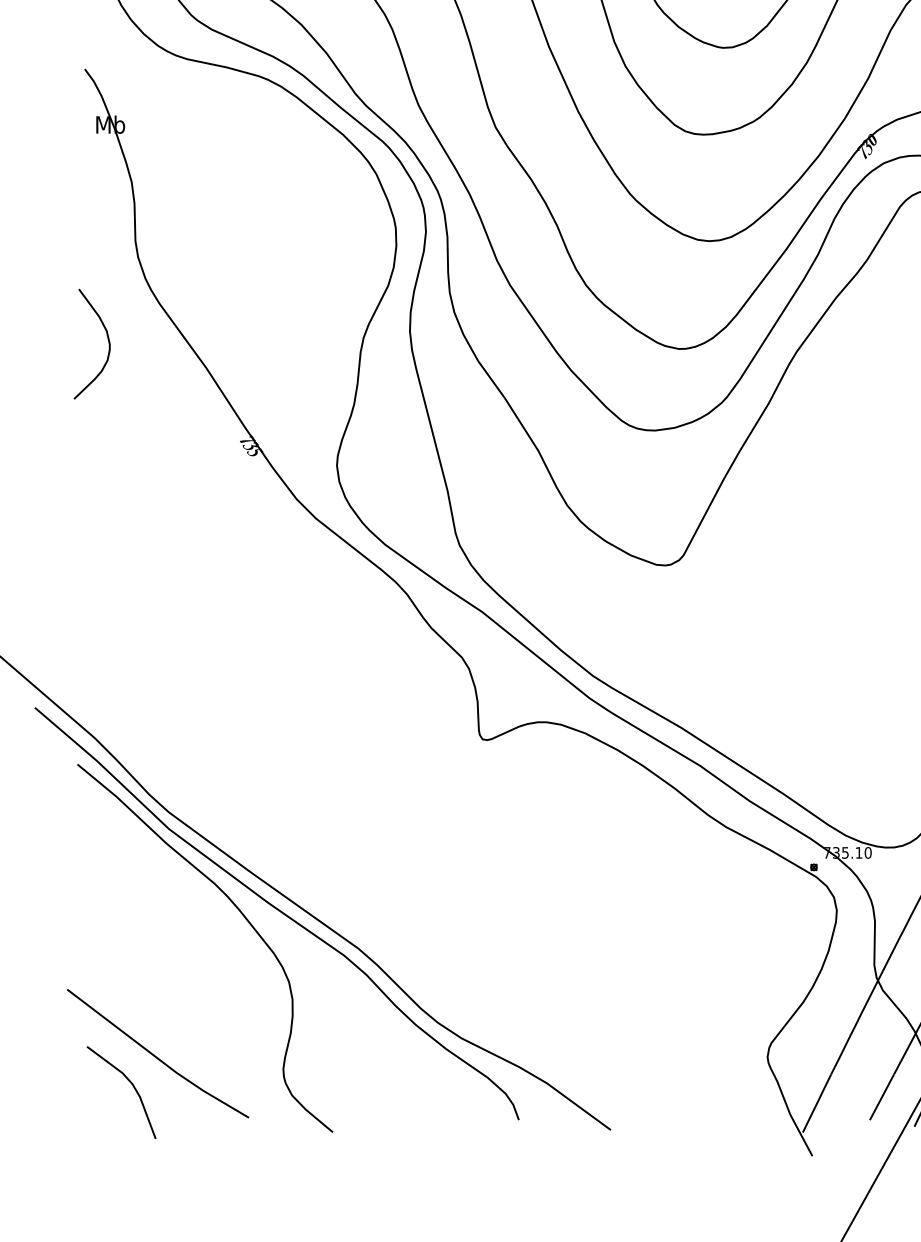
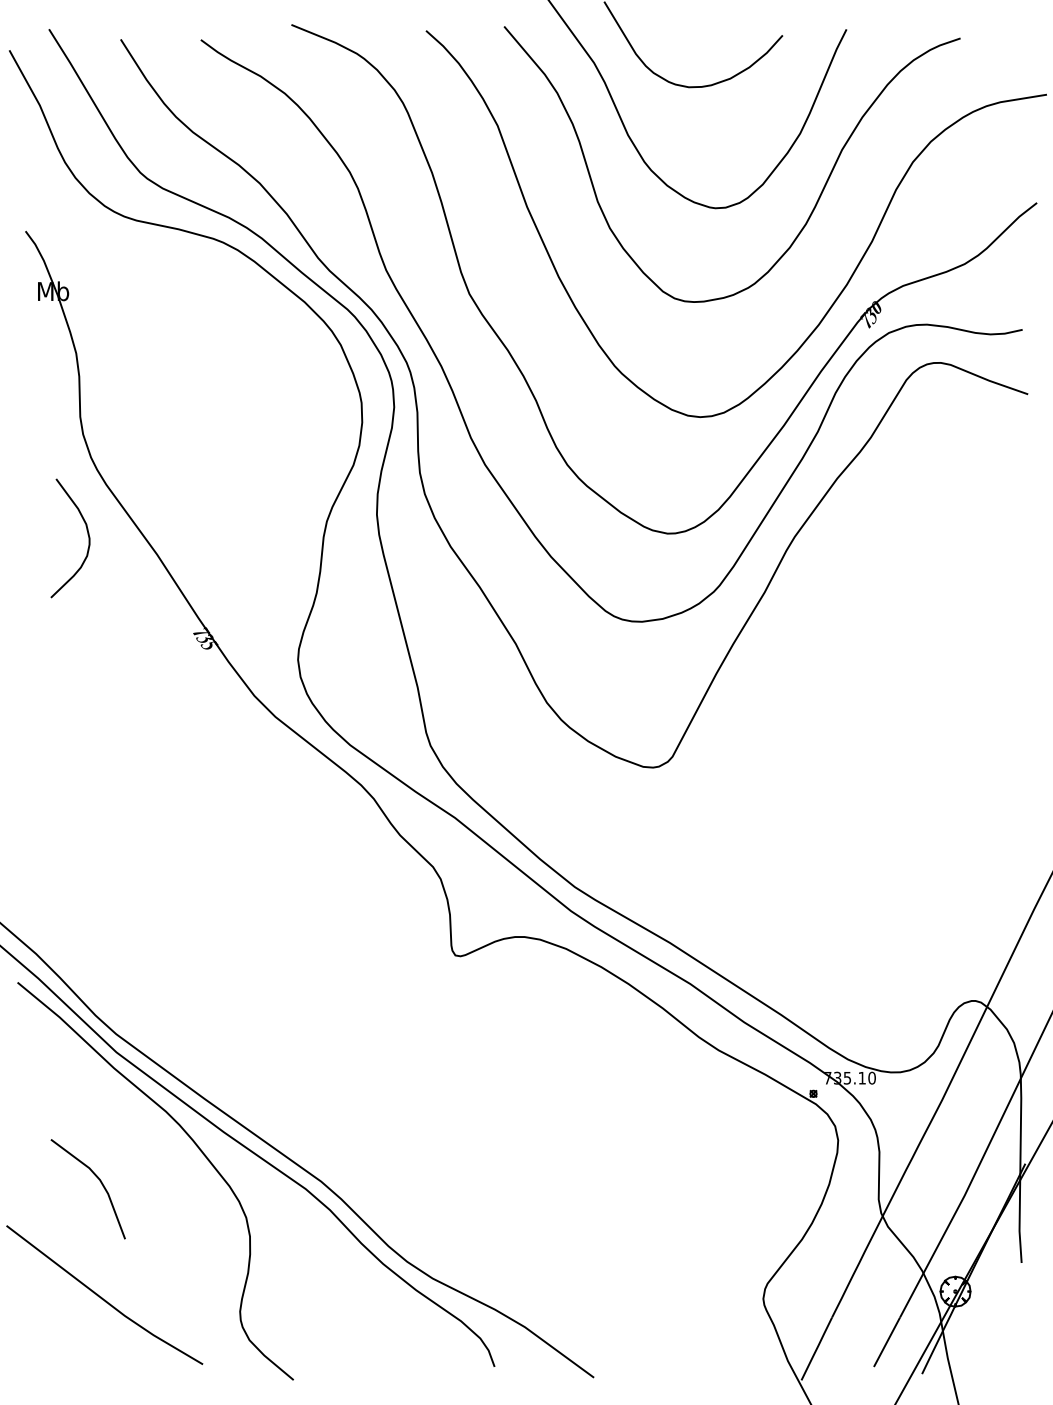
curve: (107, 340) -> (87, 534), moved
line: (131, 1085) -> (99, 1181), moved

